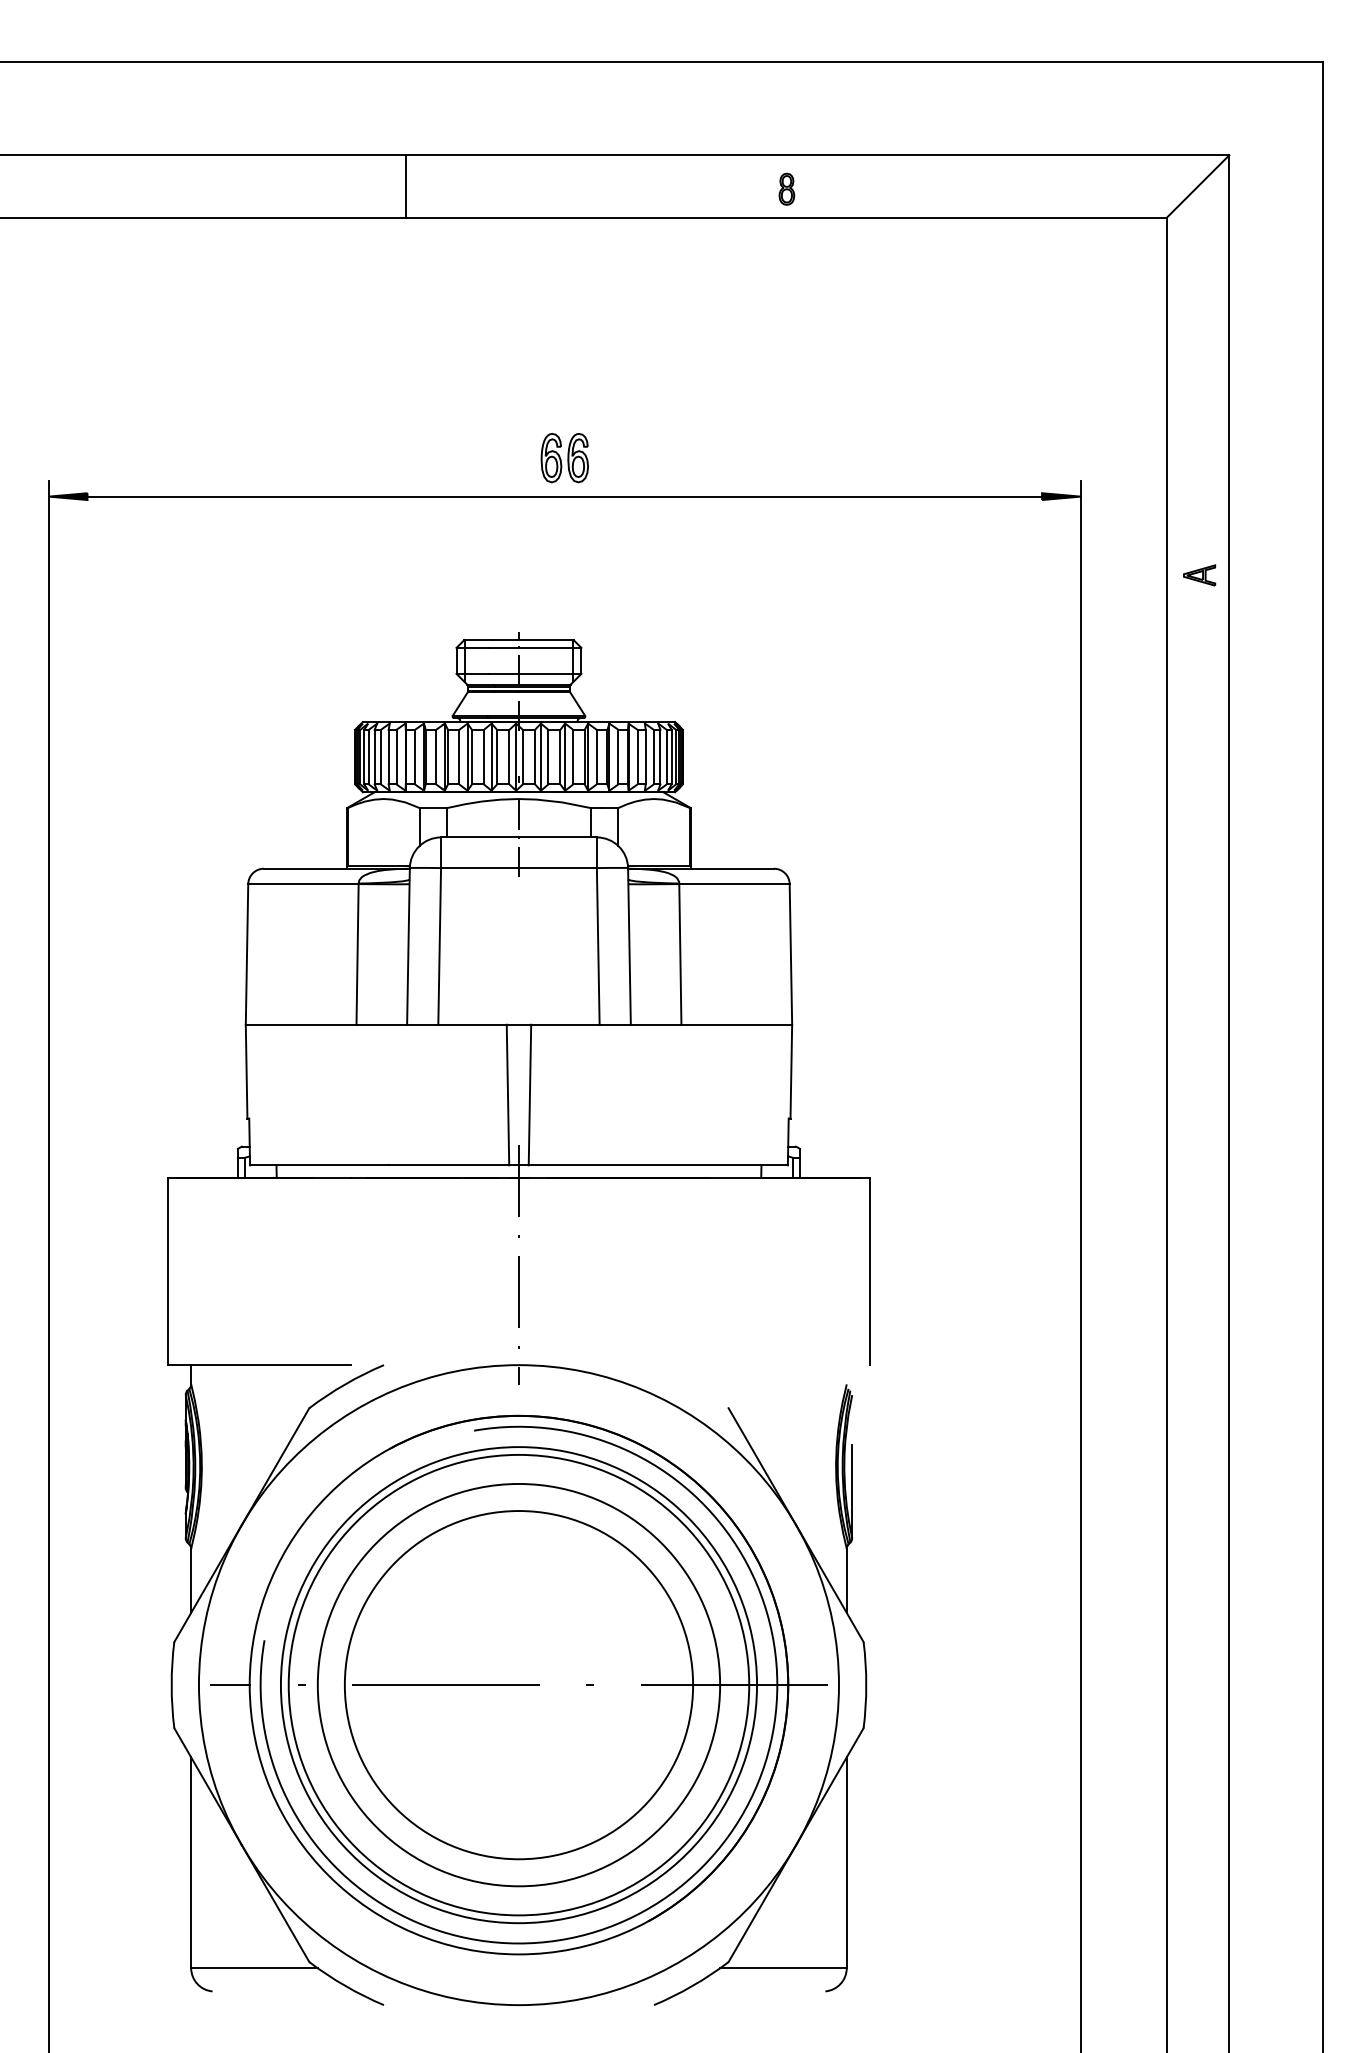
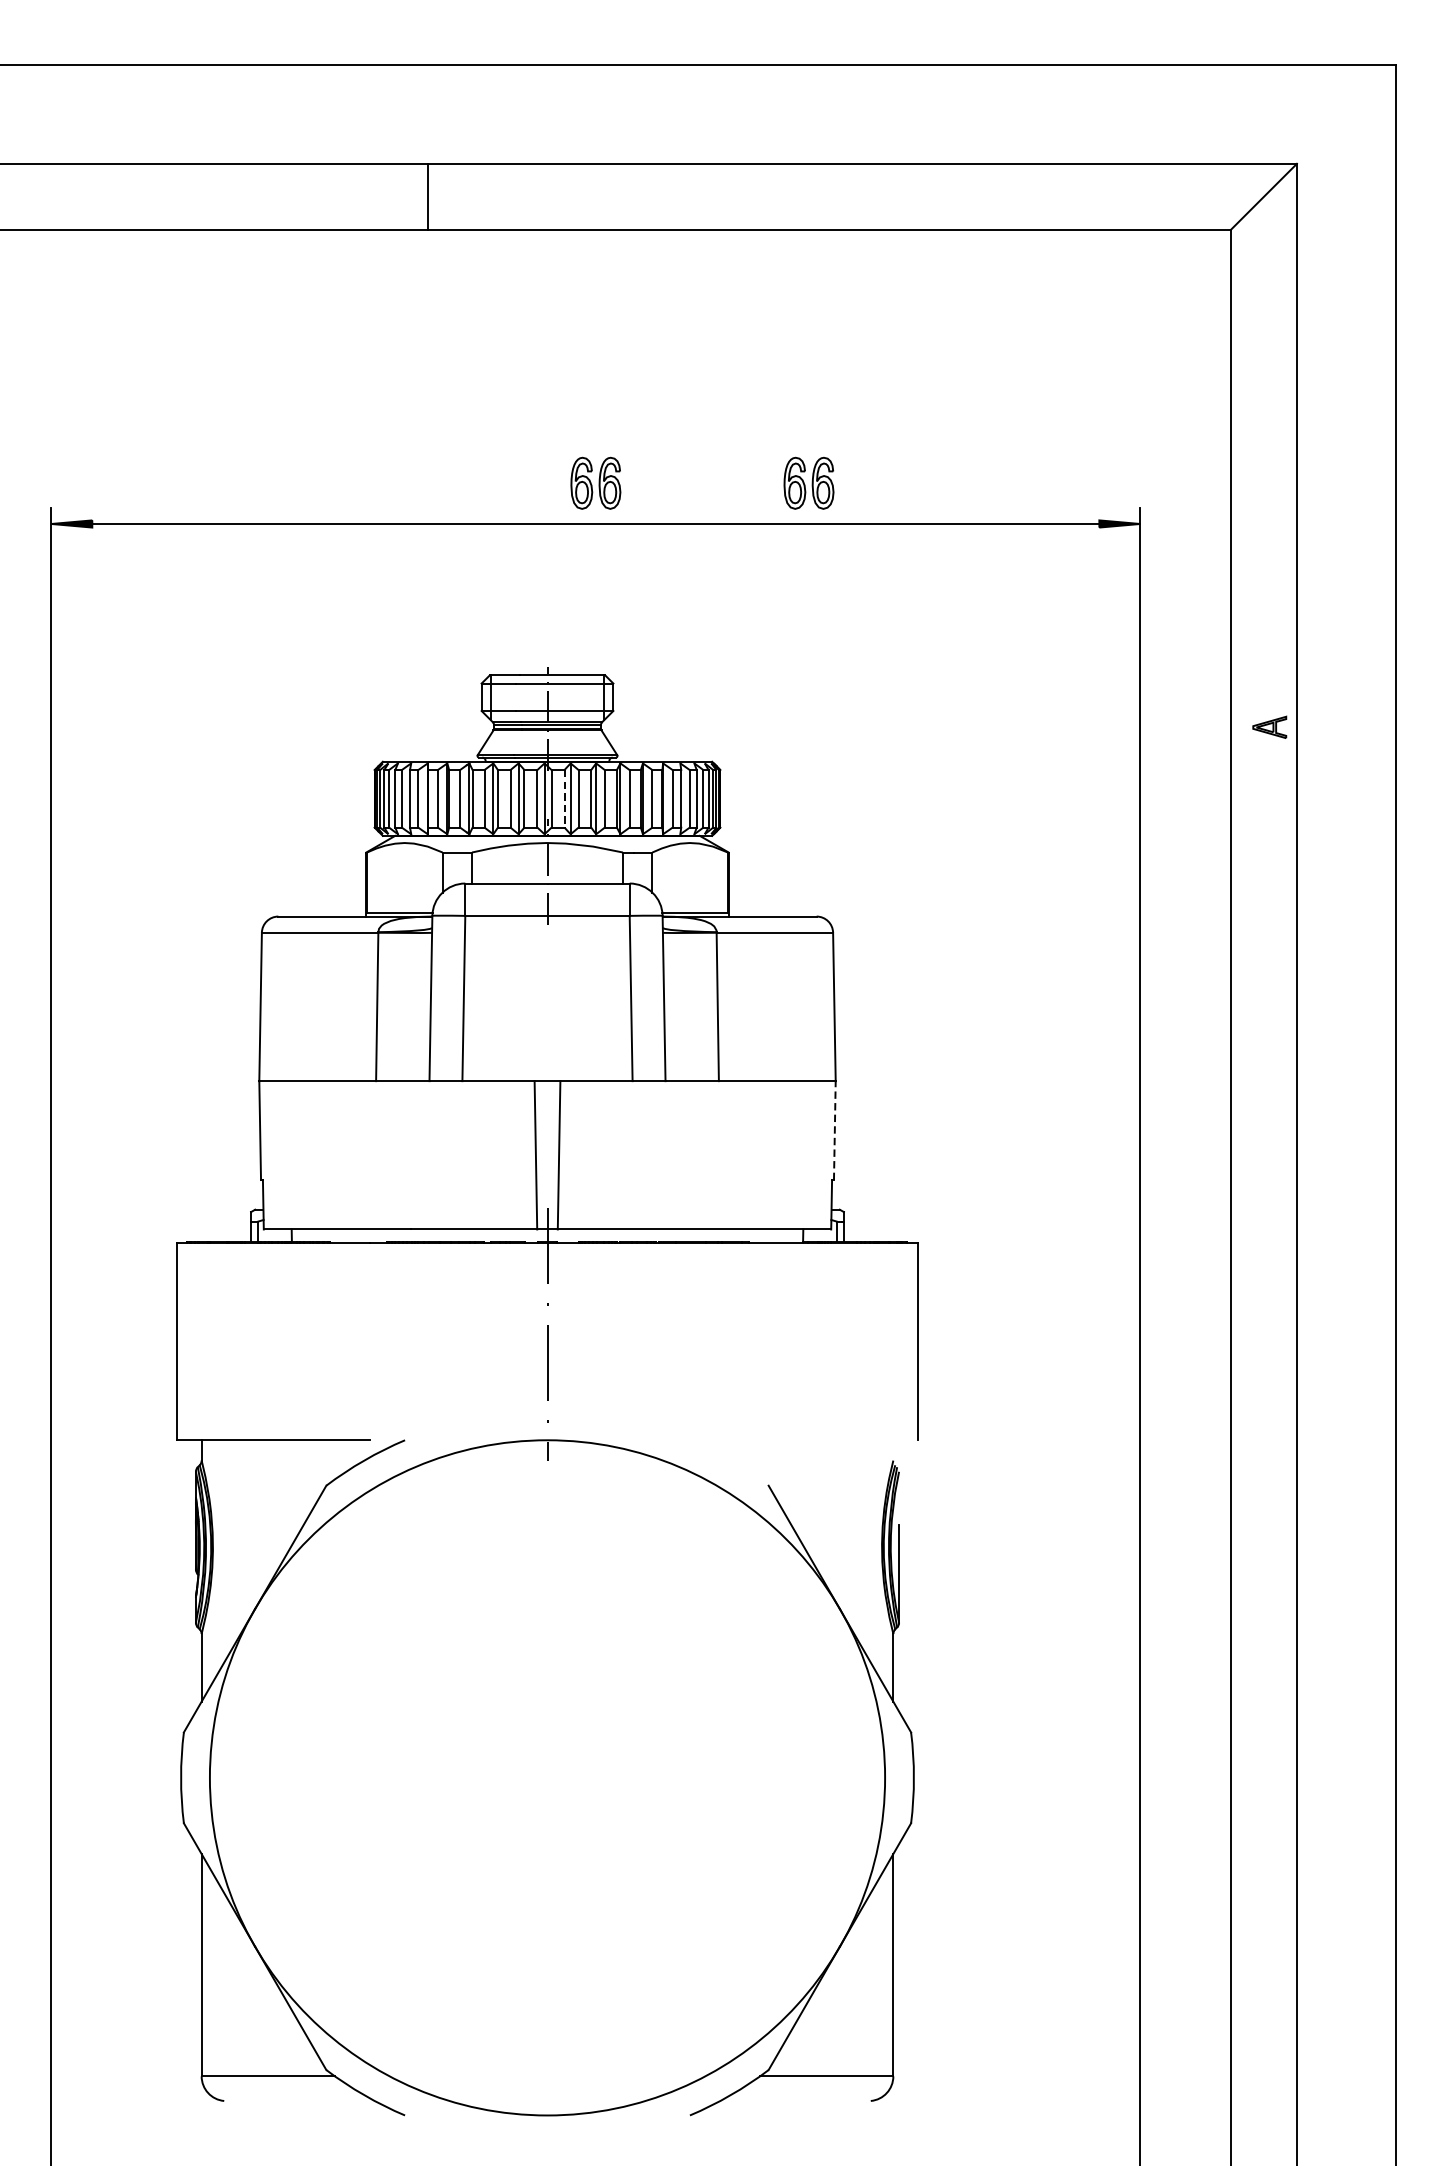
part: (786, 188) -> (829, 198), removed
part: (766, 458) -> (808, 483), added
part: (1199, 575) -> (1269, 727), moved
line: (535, 757) -> (564, 799), solid -> dashed
line: (791, 1071) -> (835, 1130), solid -> dashed
part: (518, 1684) -> (547, 1777), removed

